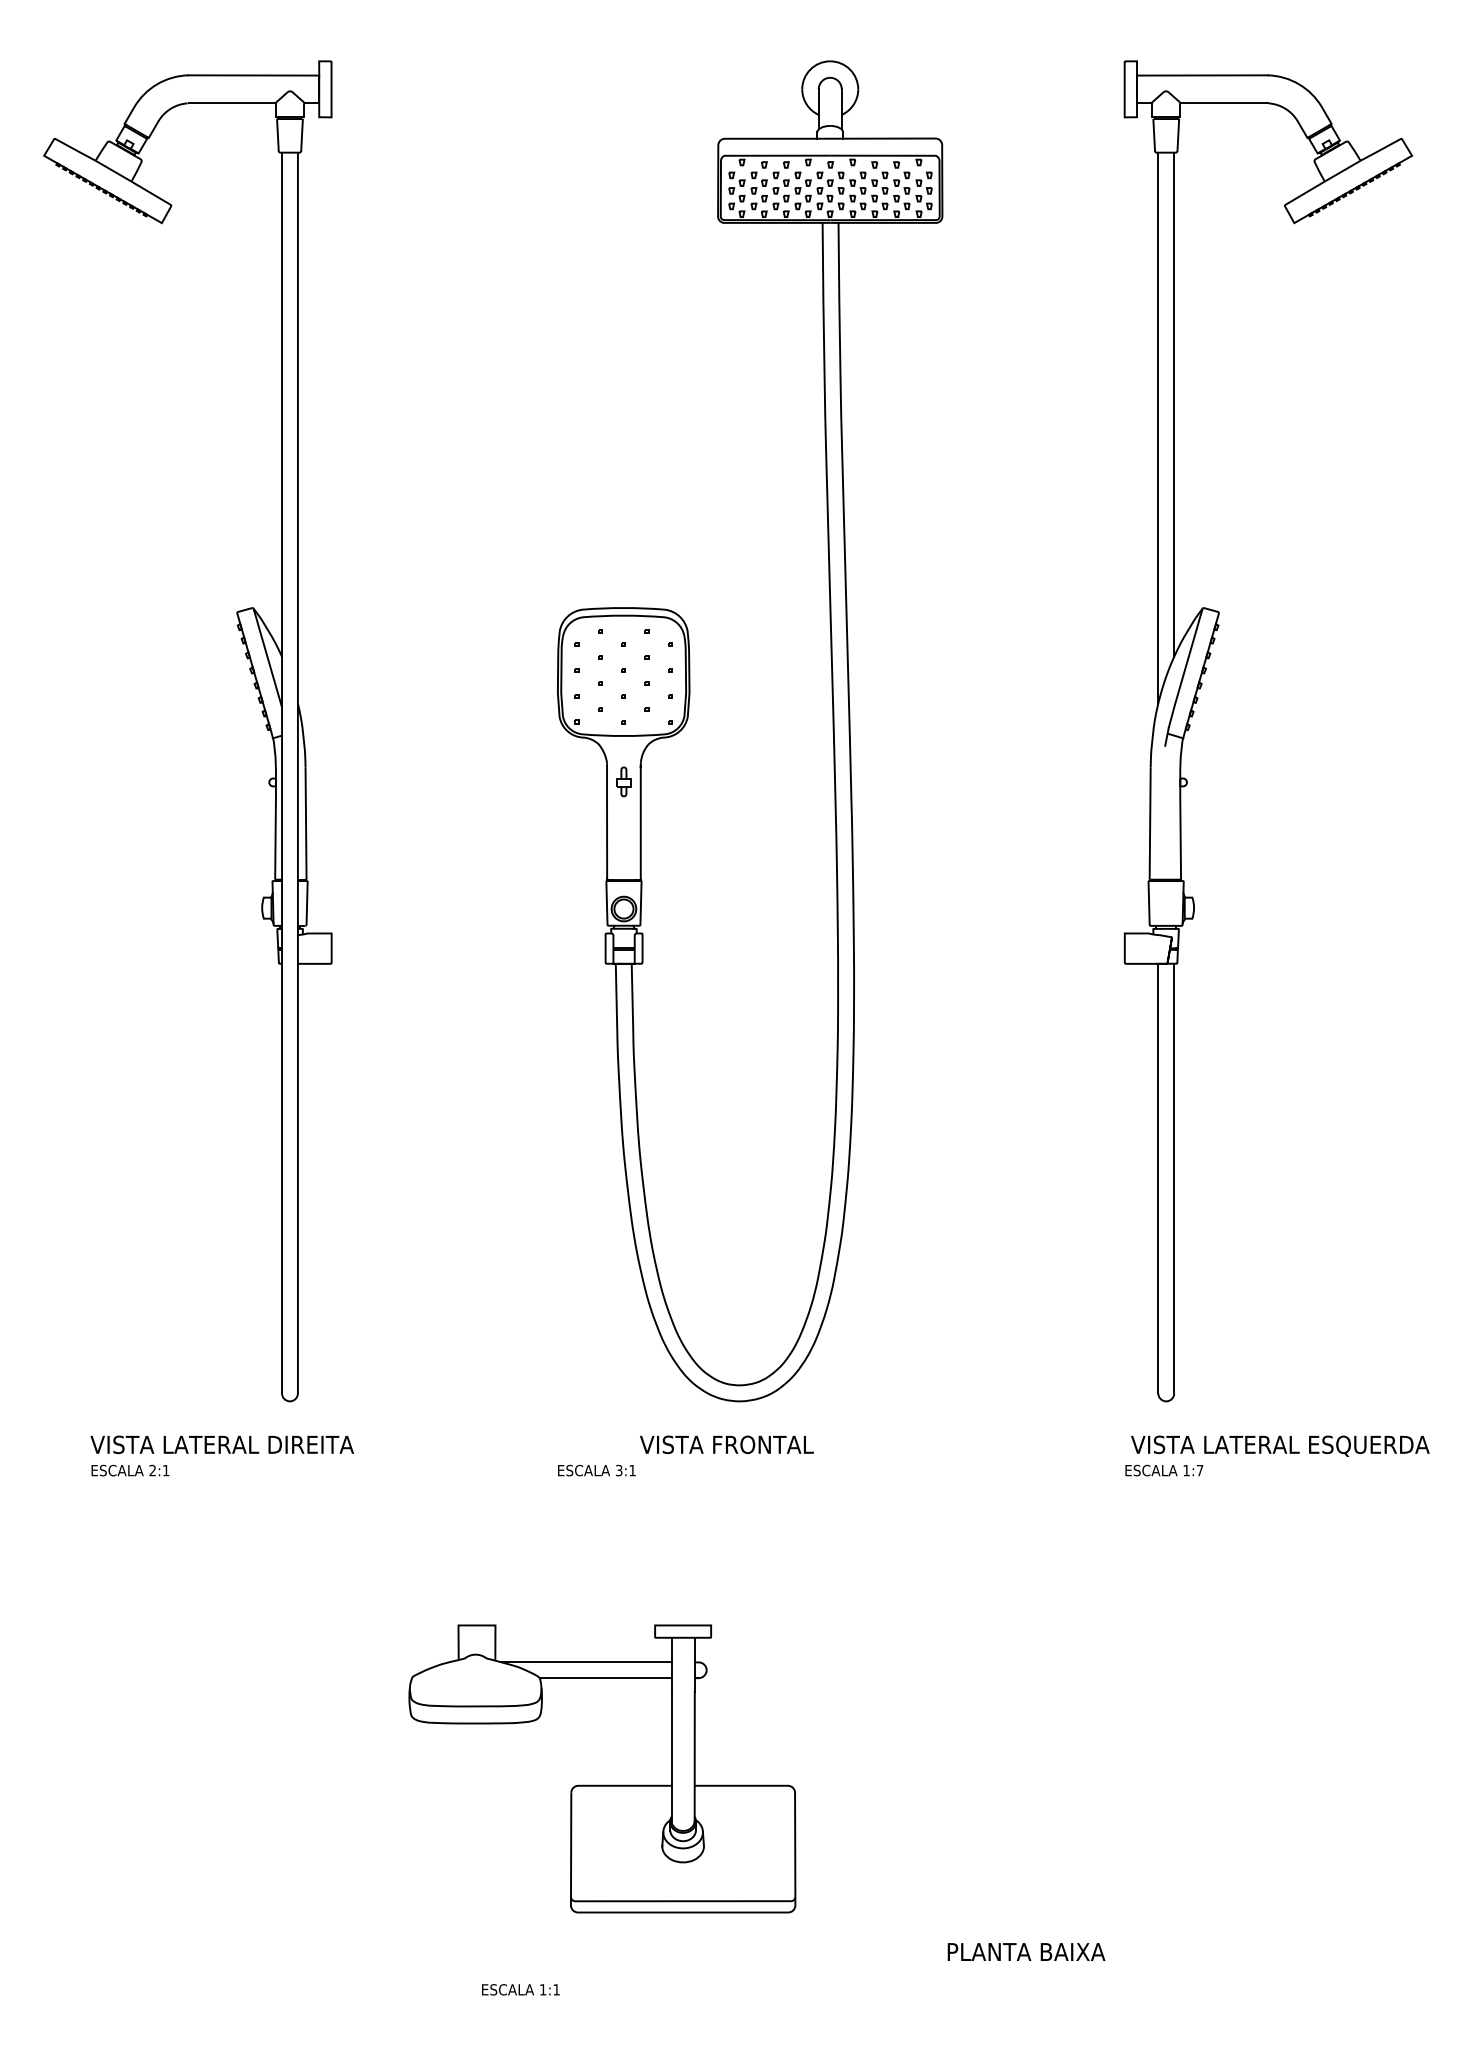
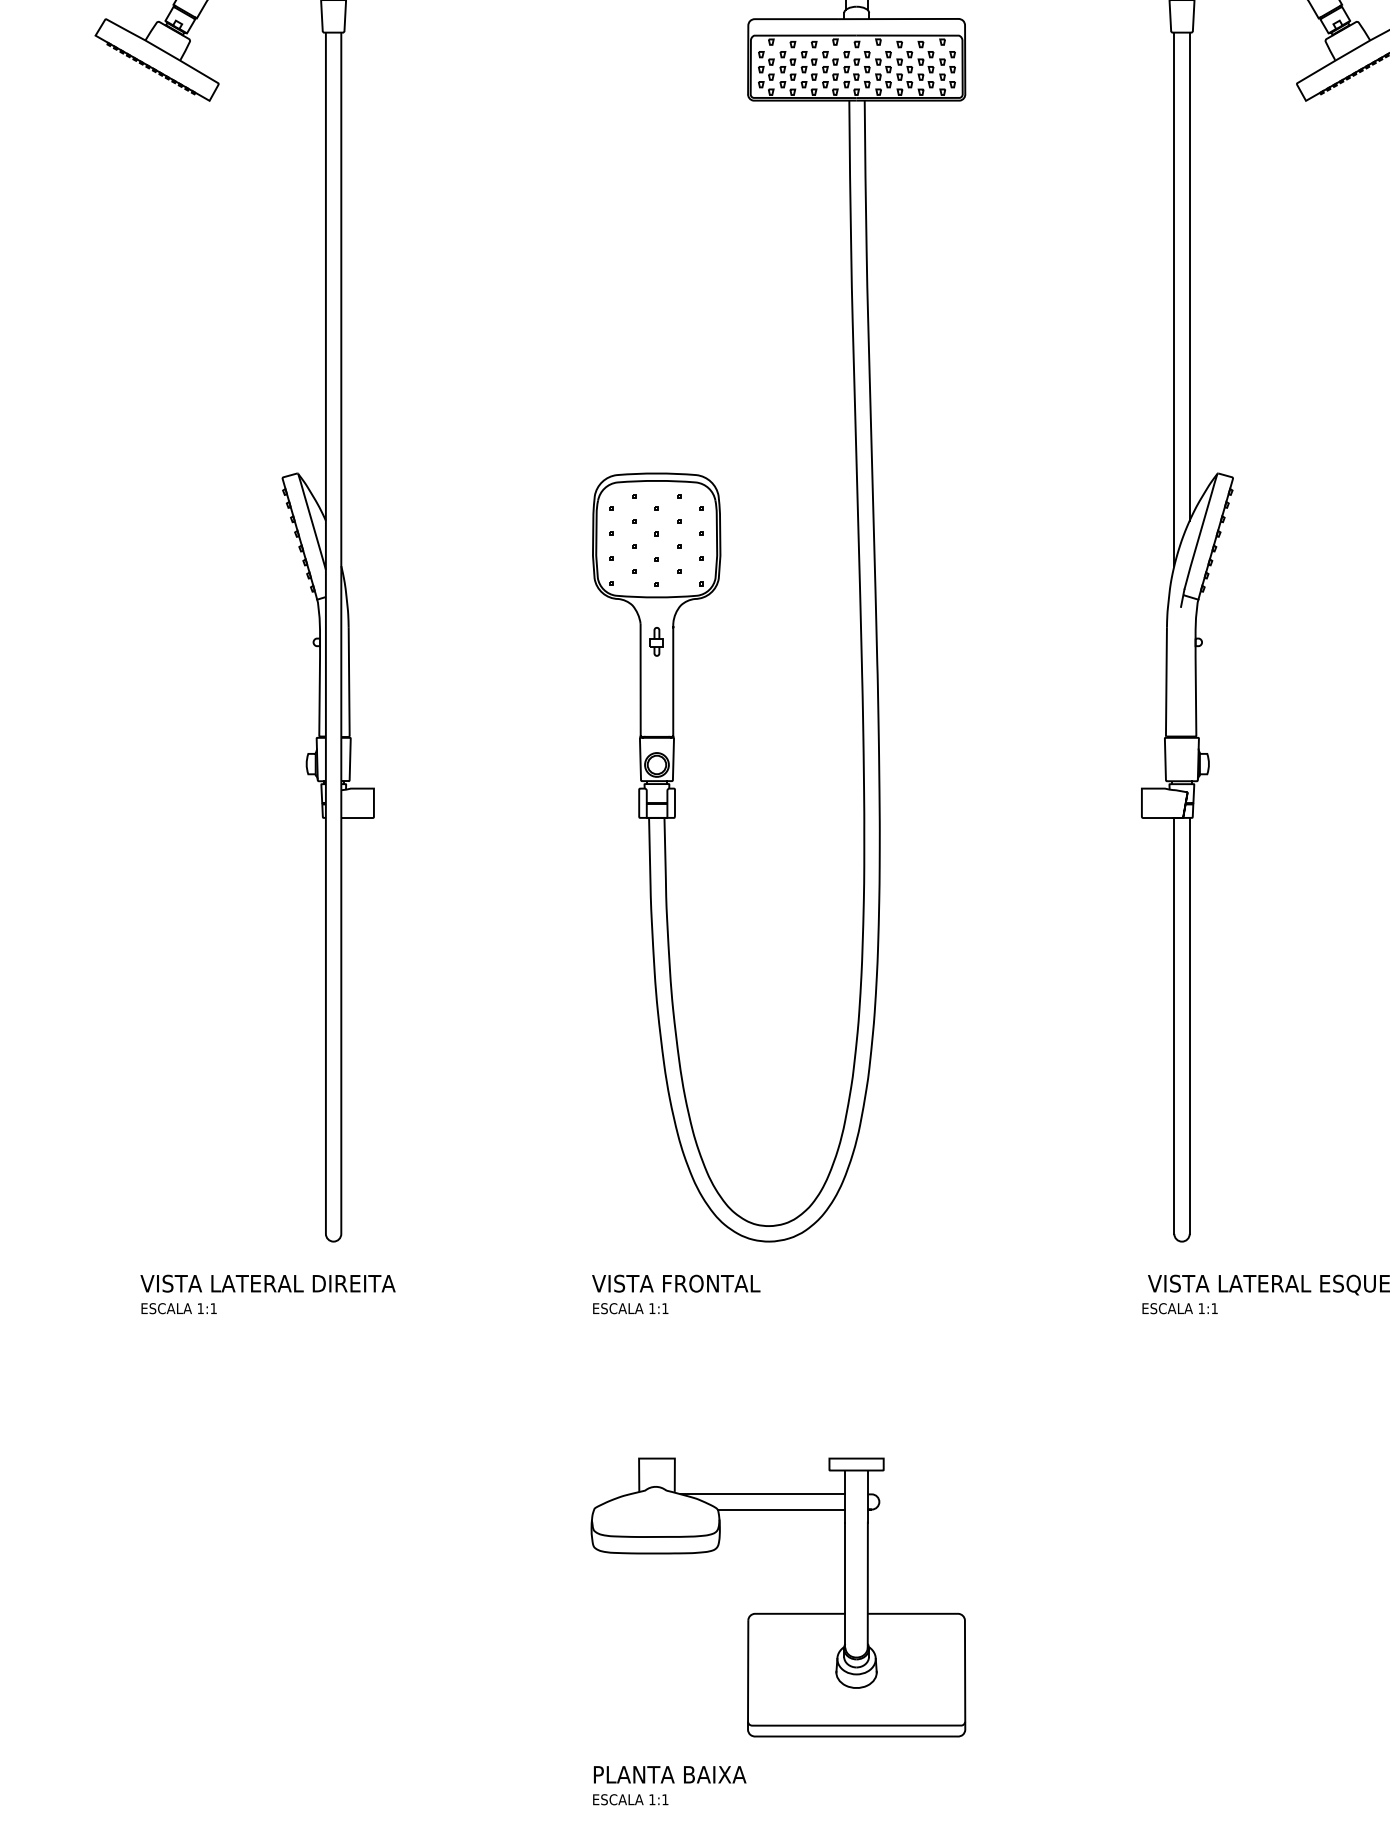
text: (726, 1444) -> (675, 1283), moved
text: (152, 1470) -> (200, 1308), 2:1 -> 1:1
text: (618, 1470) -> (651, 1308), 3:1 -> 1:1
text: (1199, 1470) -> (1214, 1308), 1:7 -> 1:1
part: (602, 1784) -> (778, 1612), moved
text: (1026, 1951) -> (670, 1774), moved
text: (520, 1989) -> (630, 1799), moved

